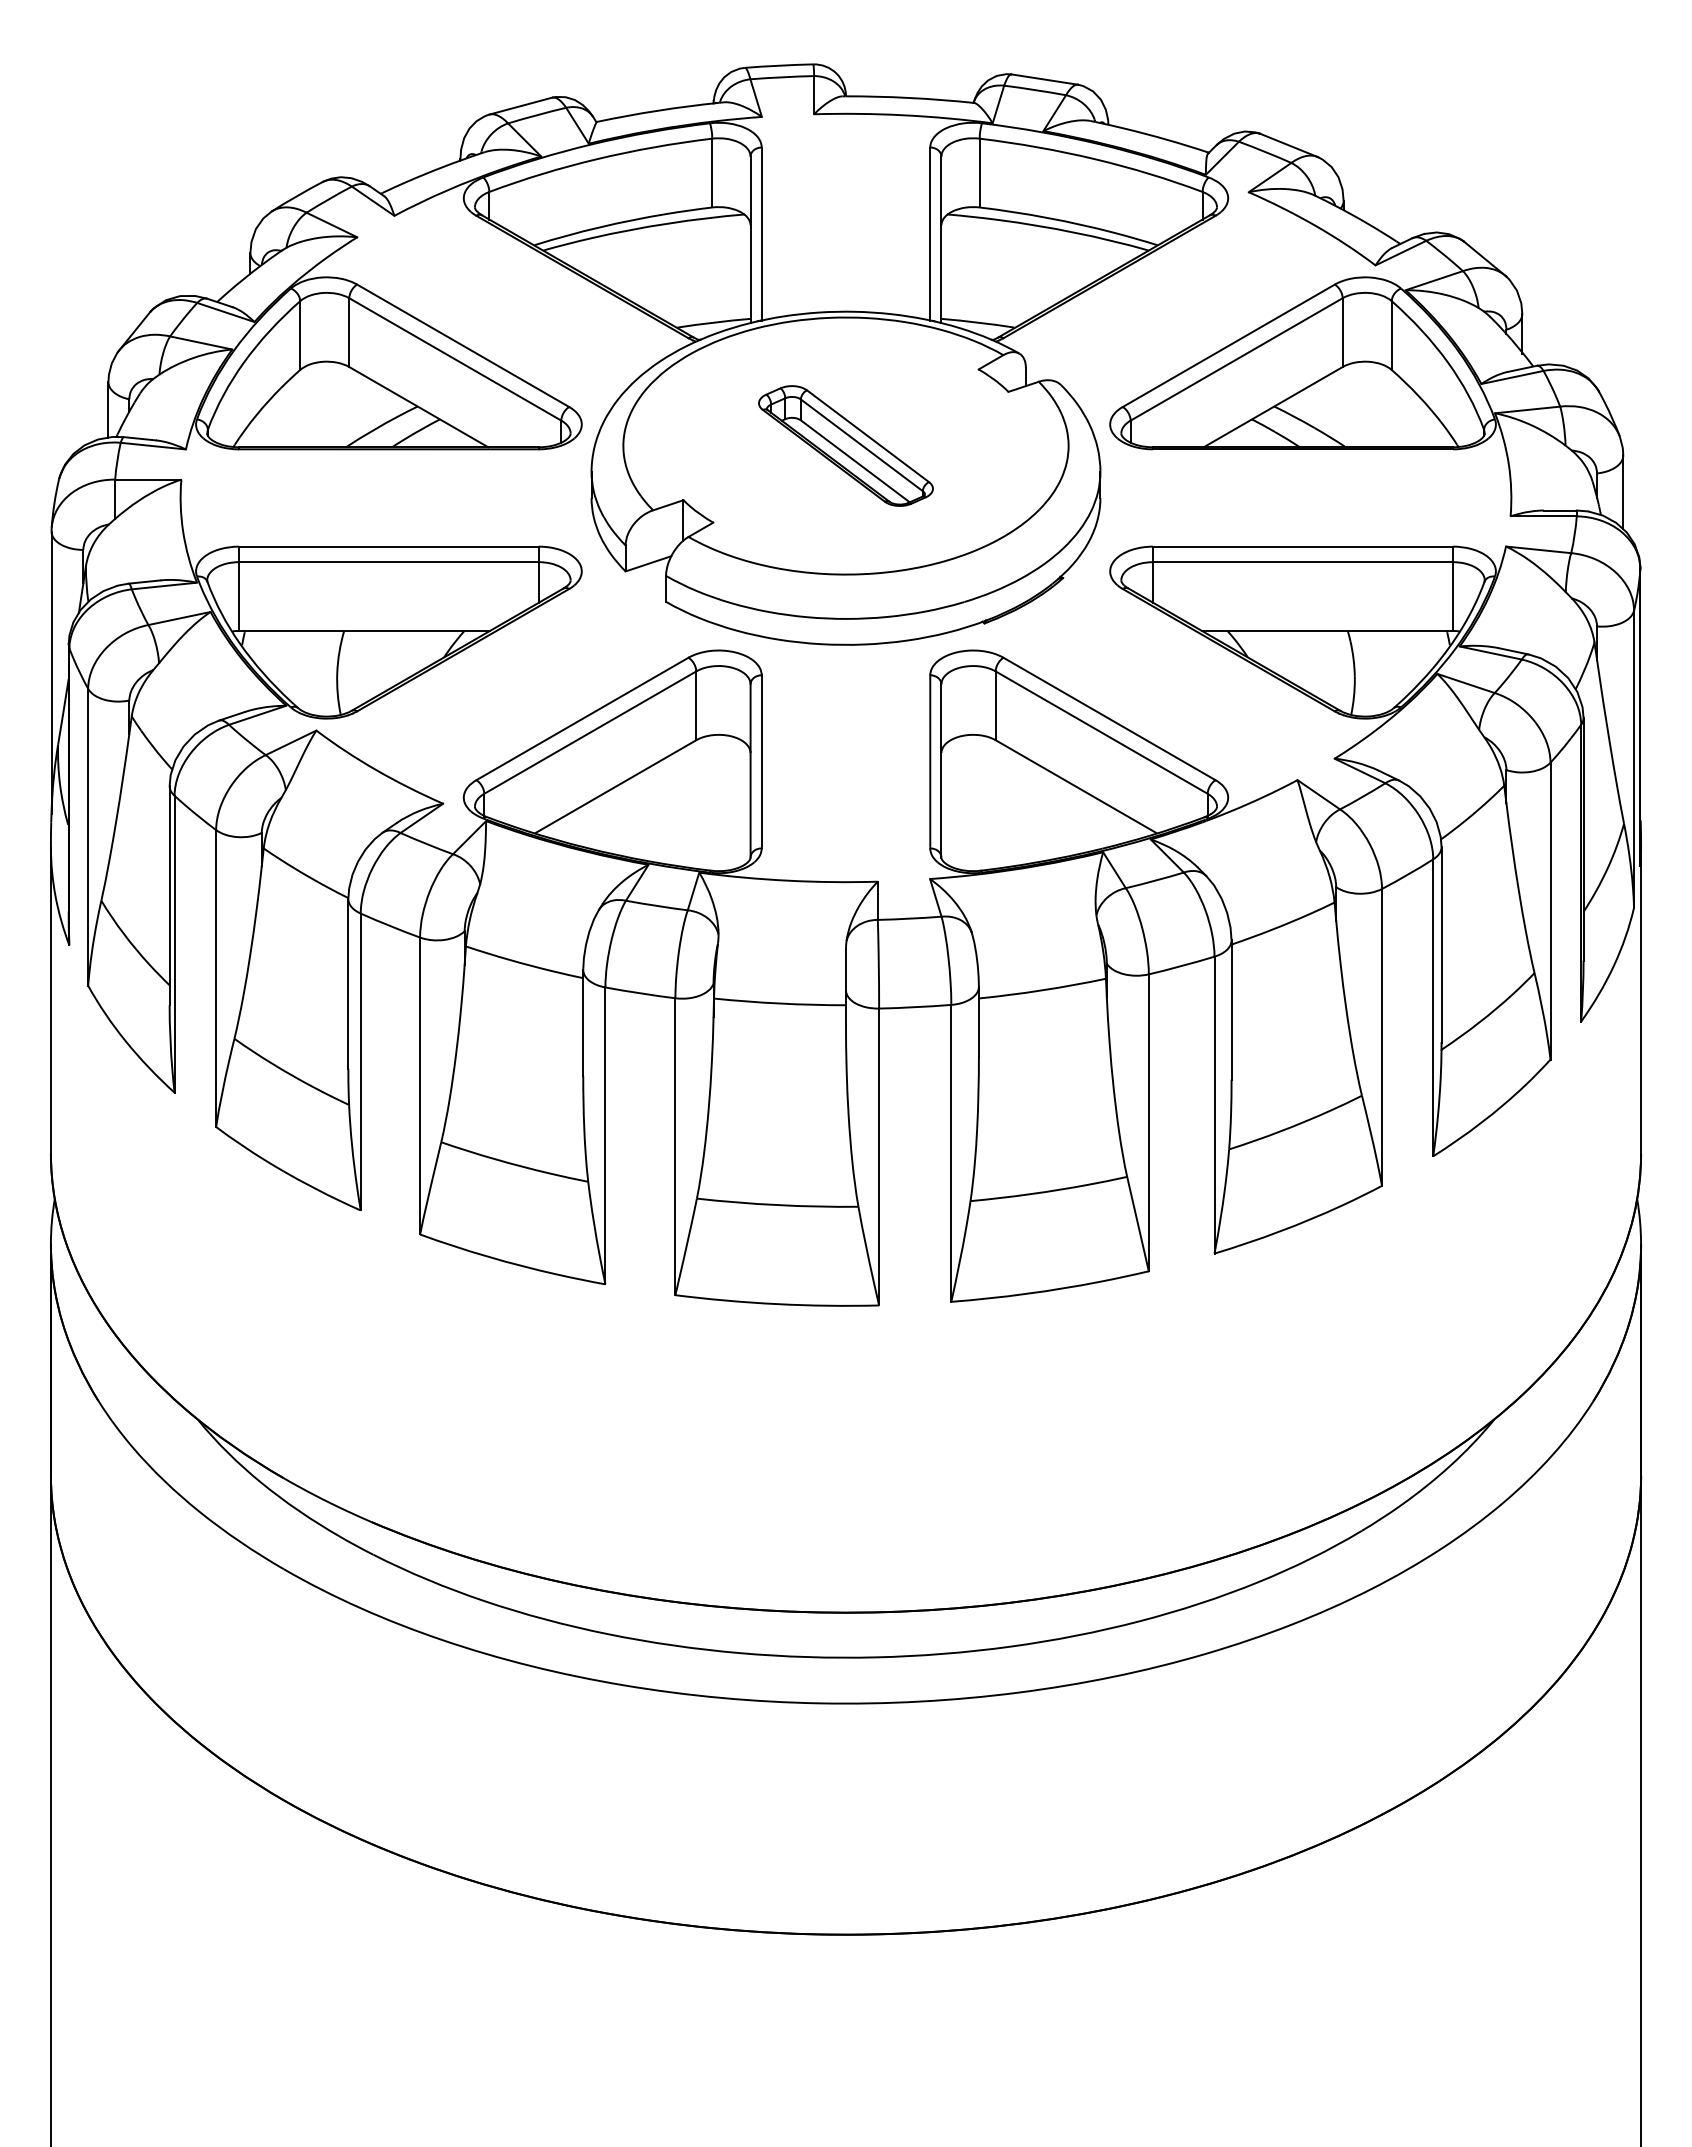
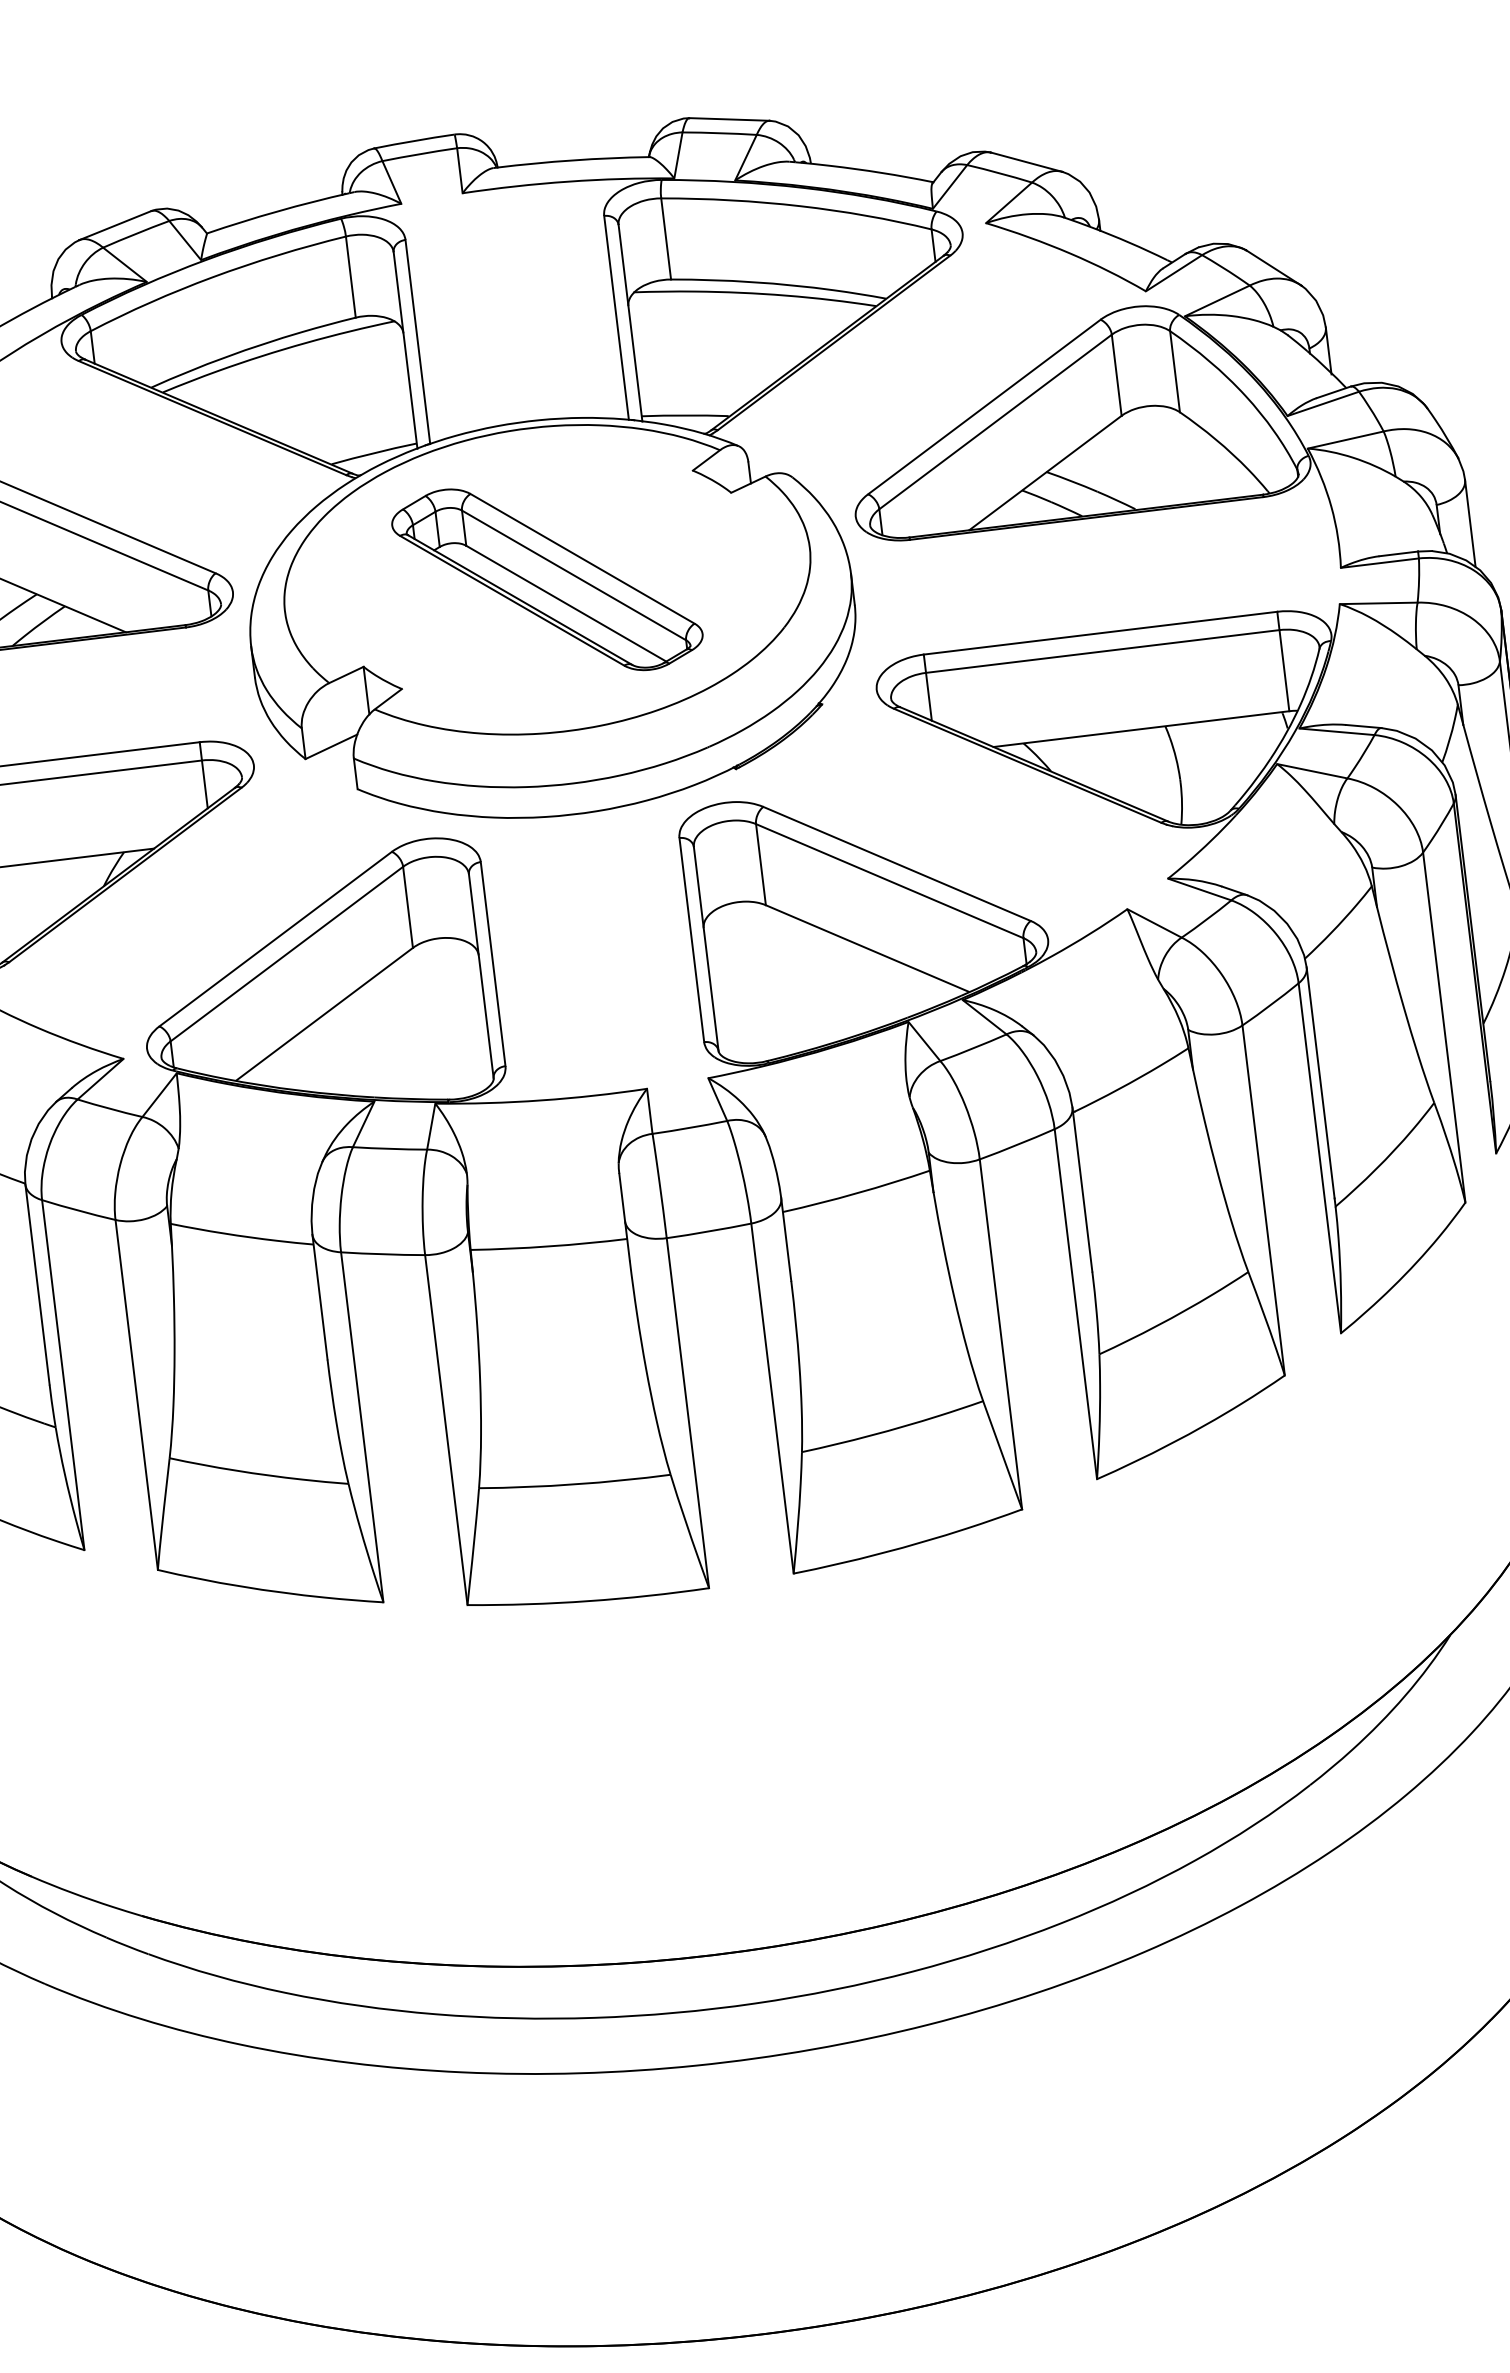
part: (845, 445) -> (546, 579), size x1.43

